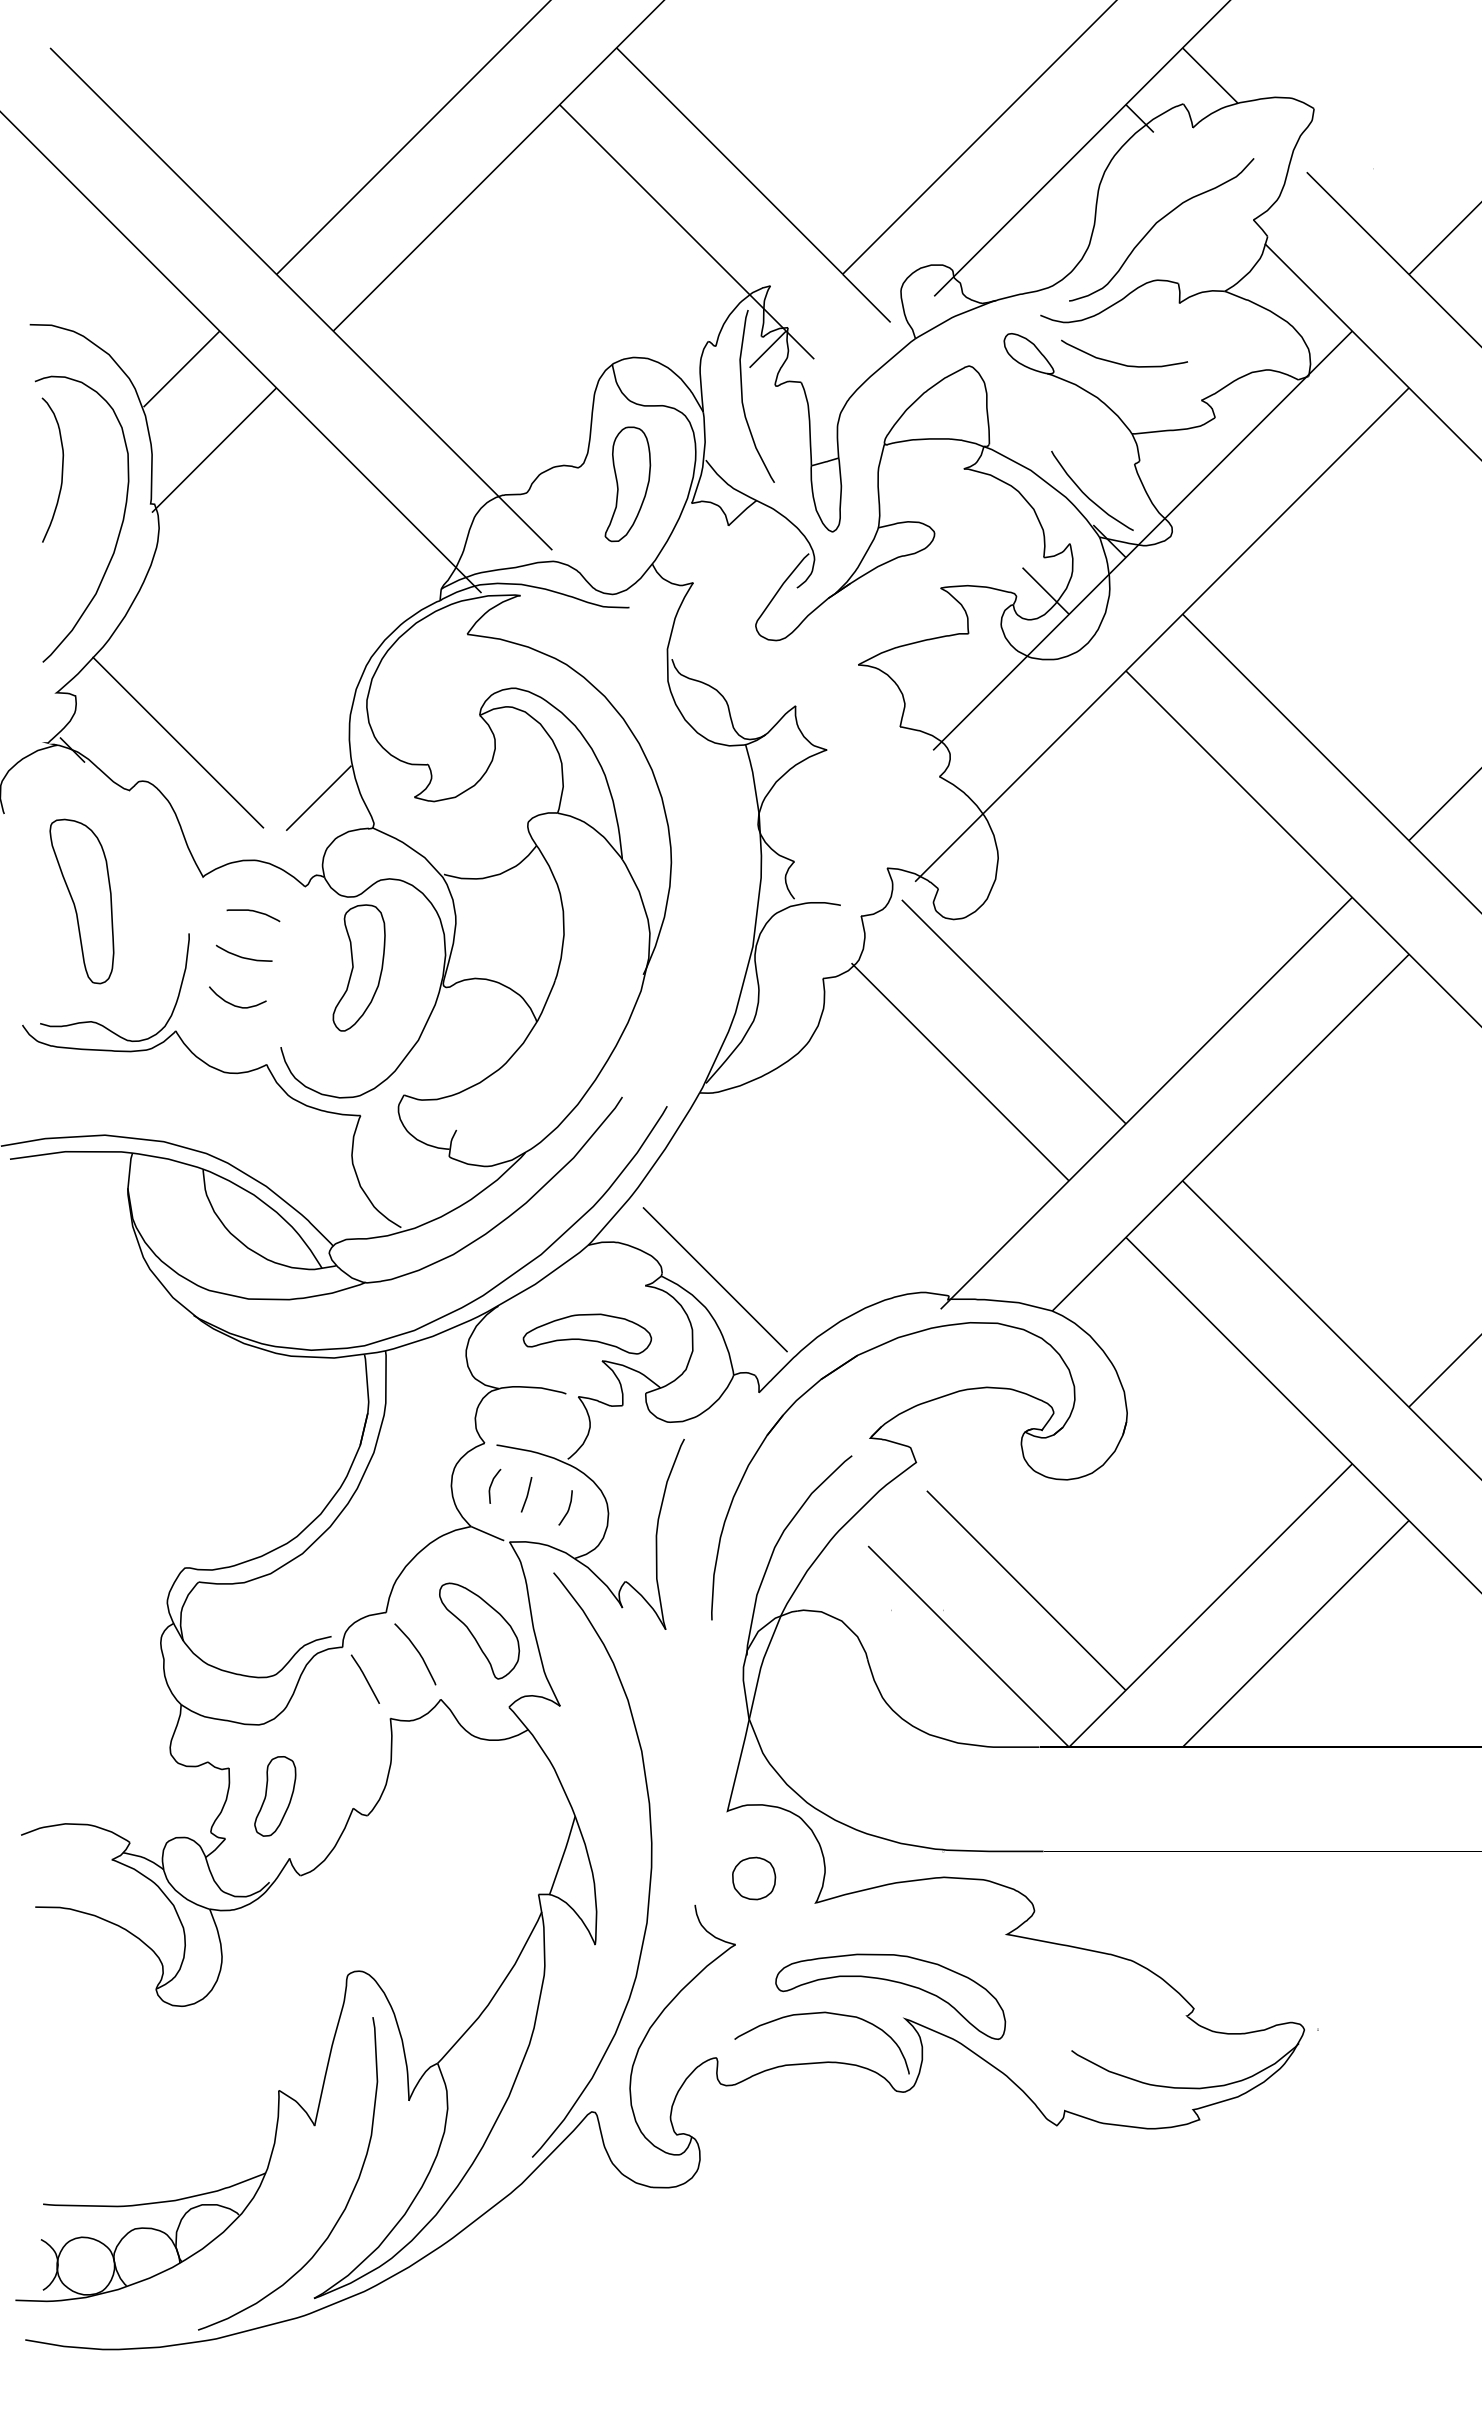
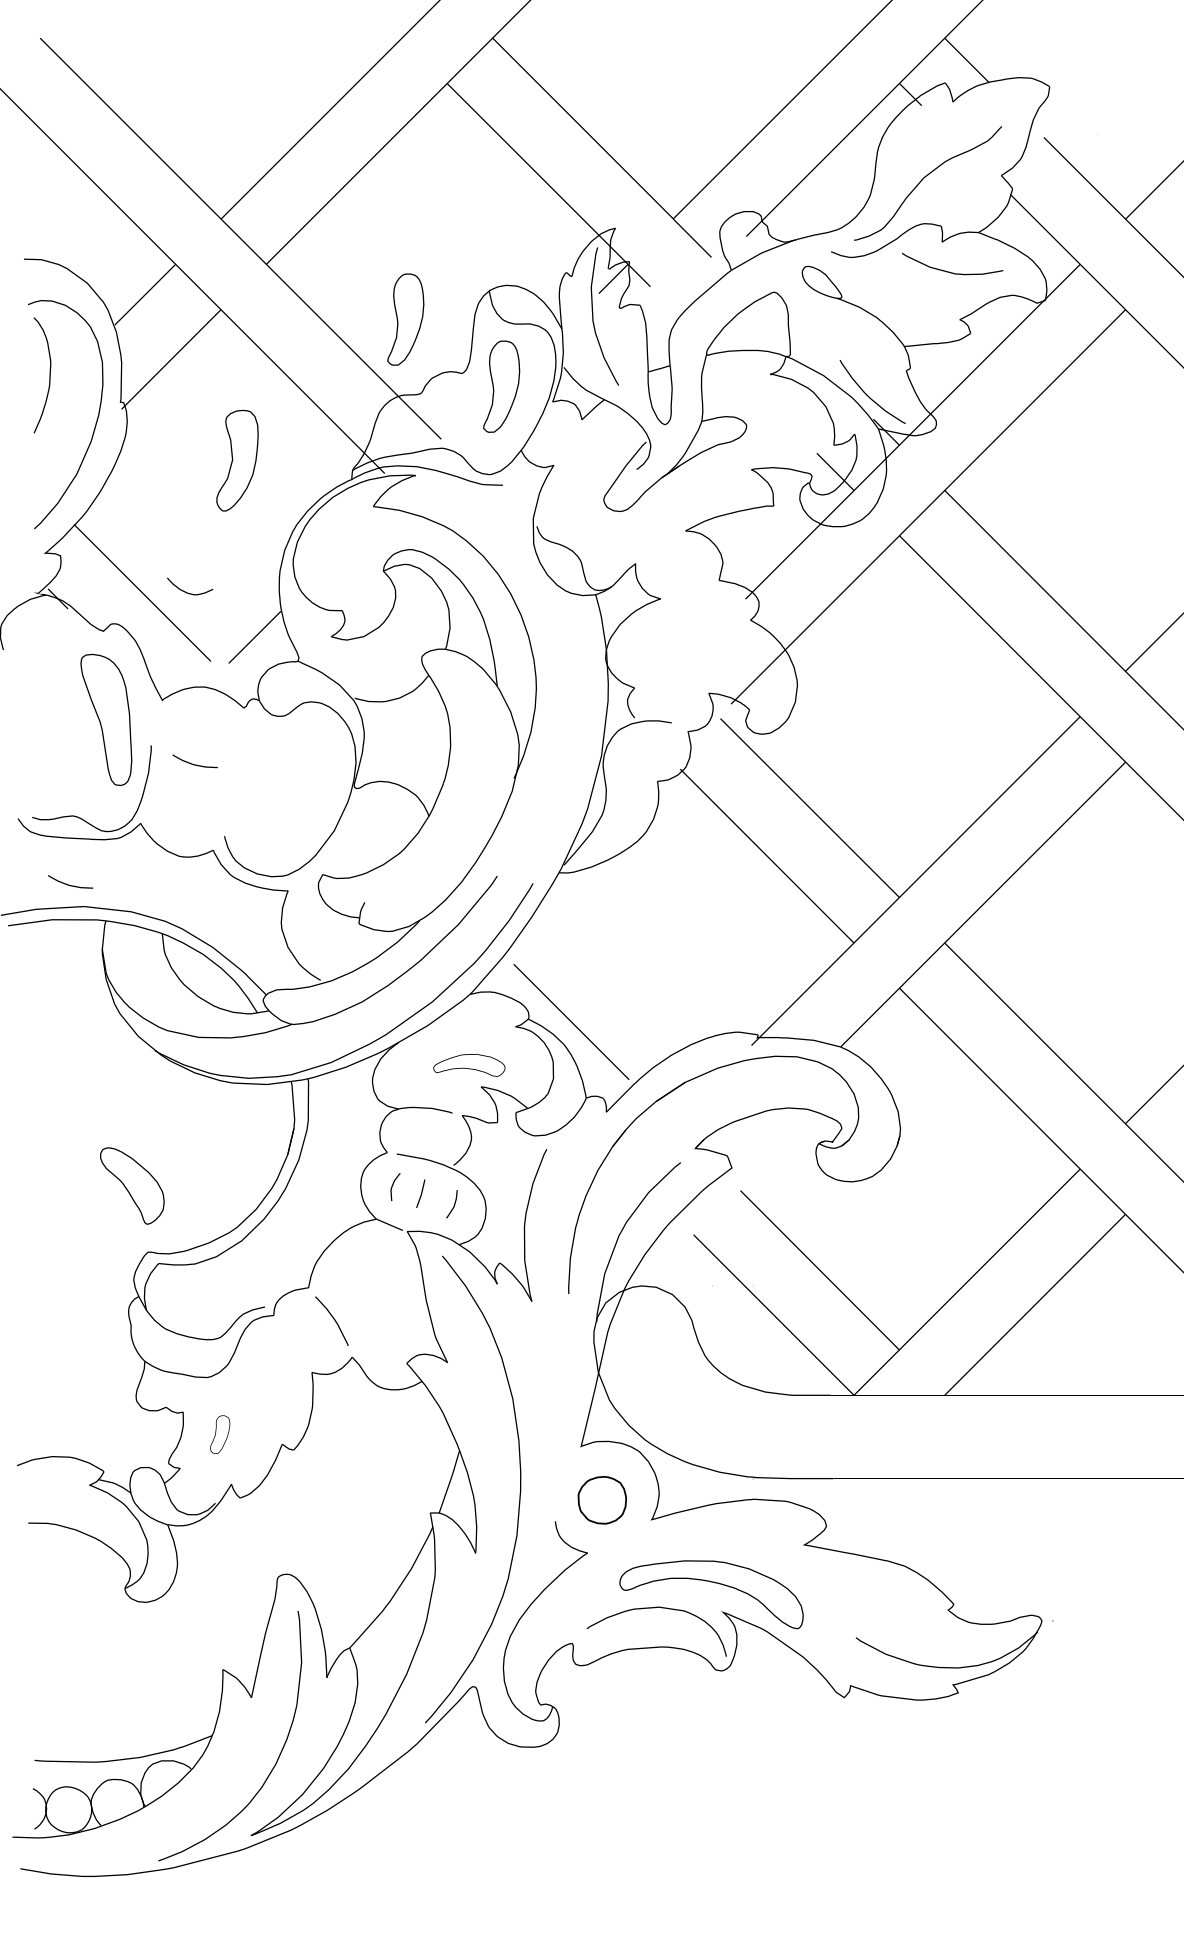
curve: (1122, 363) -> (951, 271), moved
part: (507, 400) -> (405, 319), added
part: (81, 901) -> (105, 719), moved
curve: (255, 912) -> (204, 728), removed
part: (358, 967) -> (236, 460), moved
curve: (234, 1004) -> (187, 592), moved
curve: (86, 1107) -> (69, 884), added
part: (587, 1333) -> (469, 1064), size x0.7
part: (479, 1630) -> (132, 1185), moved
curve: (364, 1677) -> (291, 1339), removed
part: (275, 1796) -> (220, 1434), size x0.6
part: (754, 1878) -> (602, 1500), size x1.4

